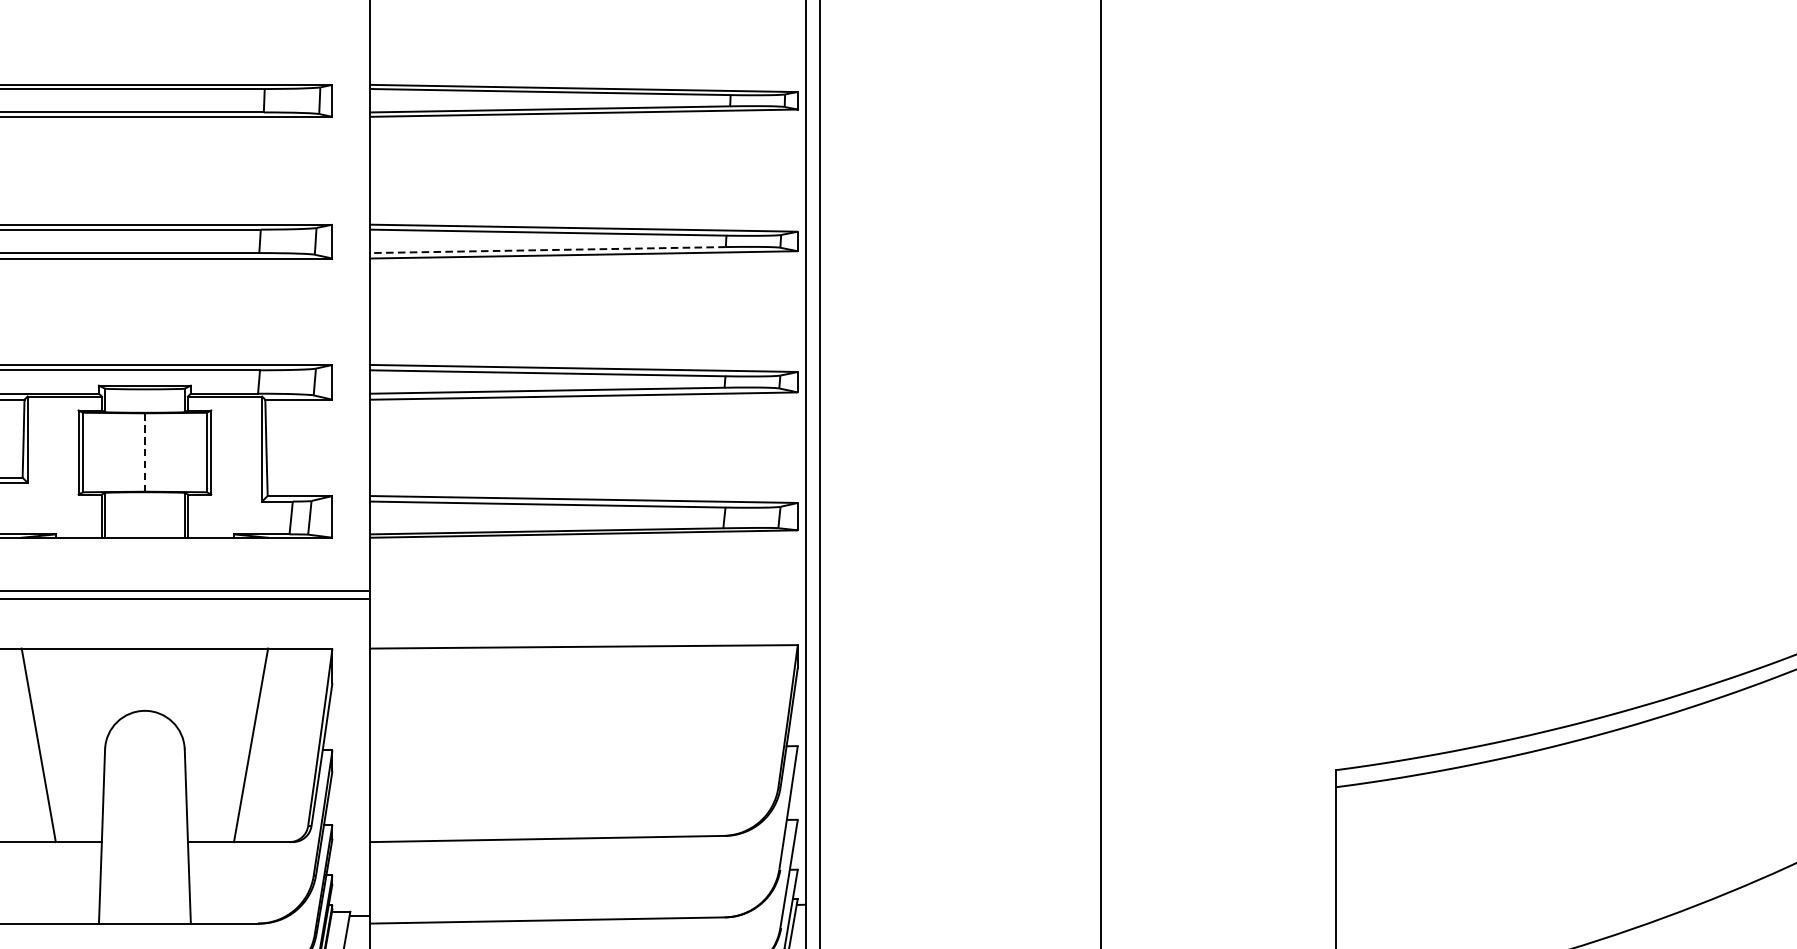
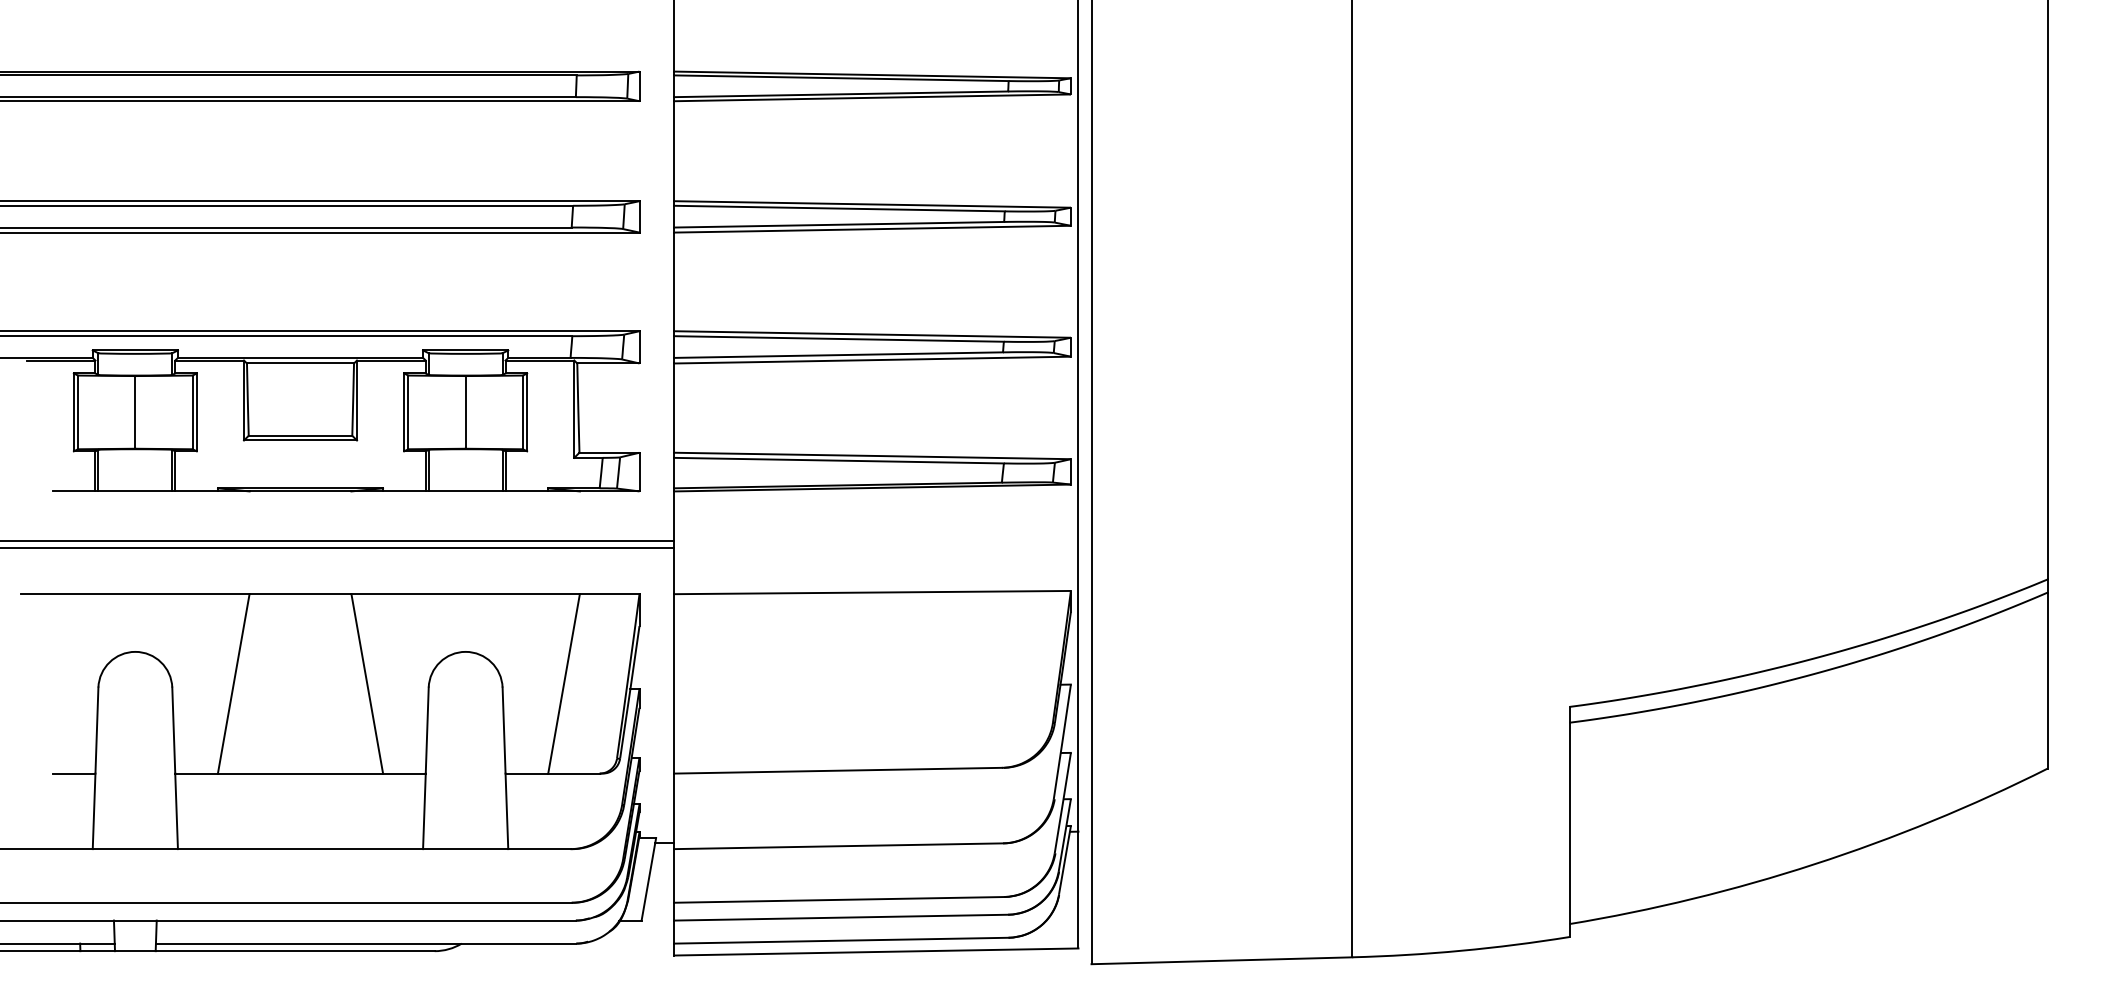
line: (548, 249) -> (839, 224), dashed -> solid
line: (144, 452) -> (465, 412), dashed -> solid

